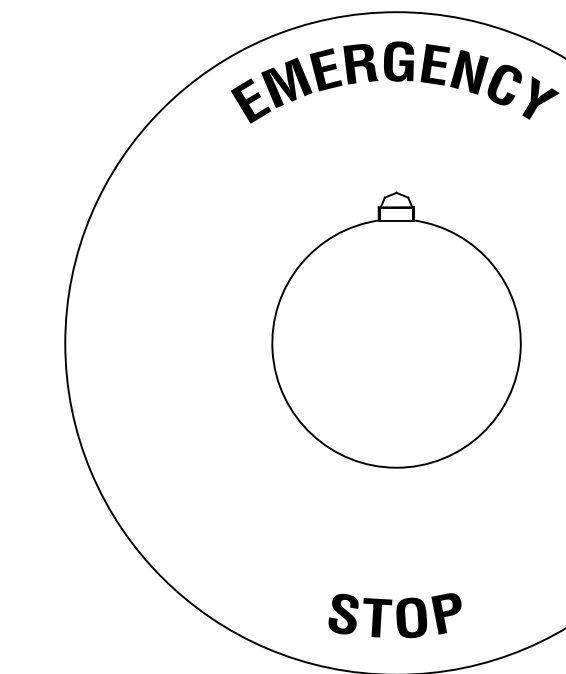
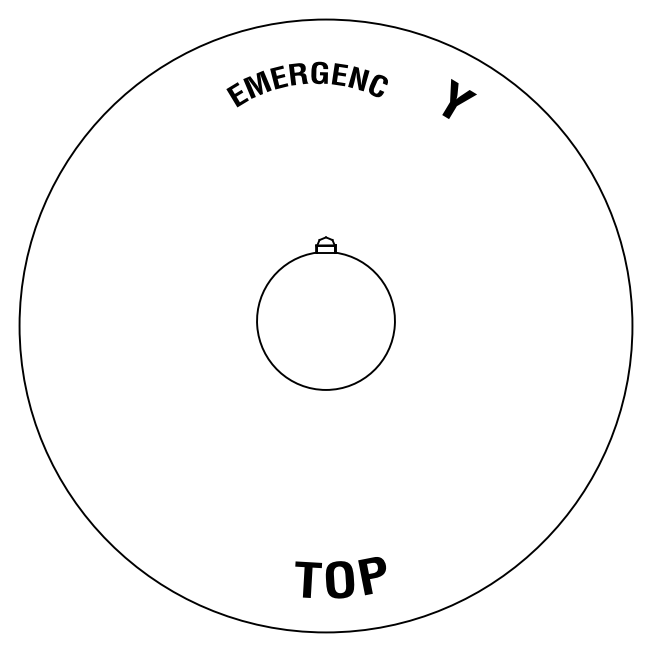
part: (375, 82) -> (306, 84), size x0.6
part: (396, 329) -> (325, 313), size x0.6
fill: (343, 614) -> (276, 576), removed

